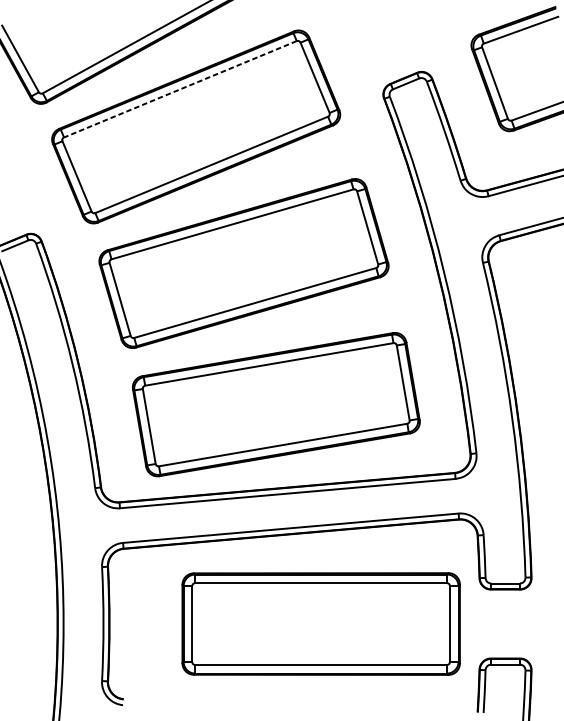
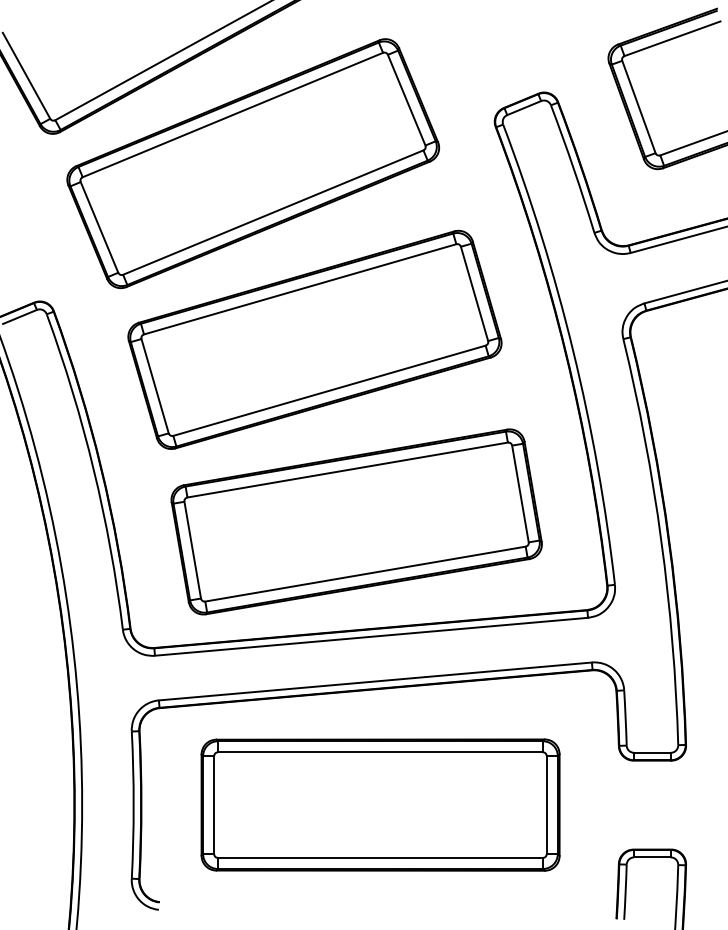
line: (180, 89) -> (232, 115), dashed -> solid
part: (321, 623) -> (380, 804), moved

